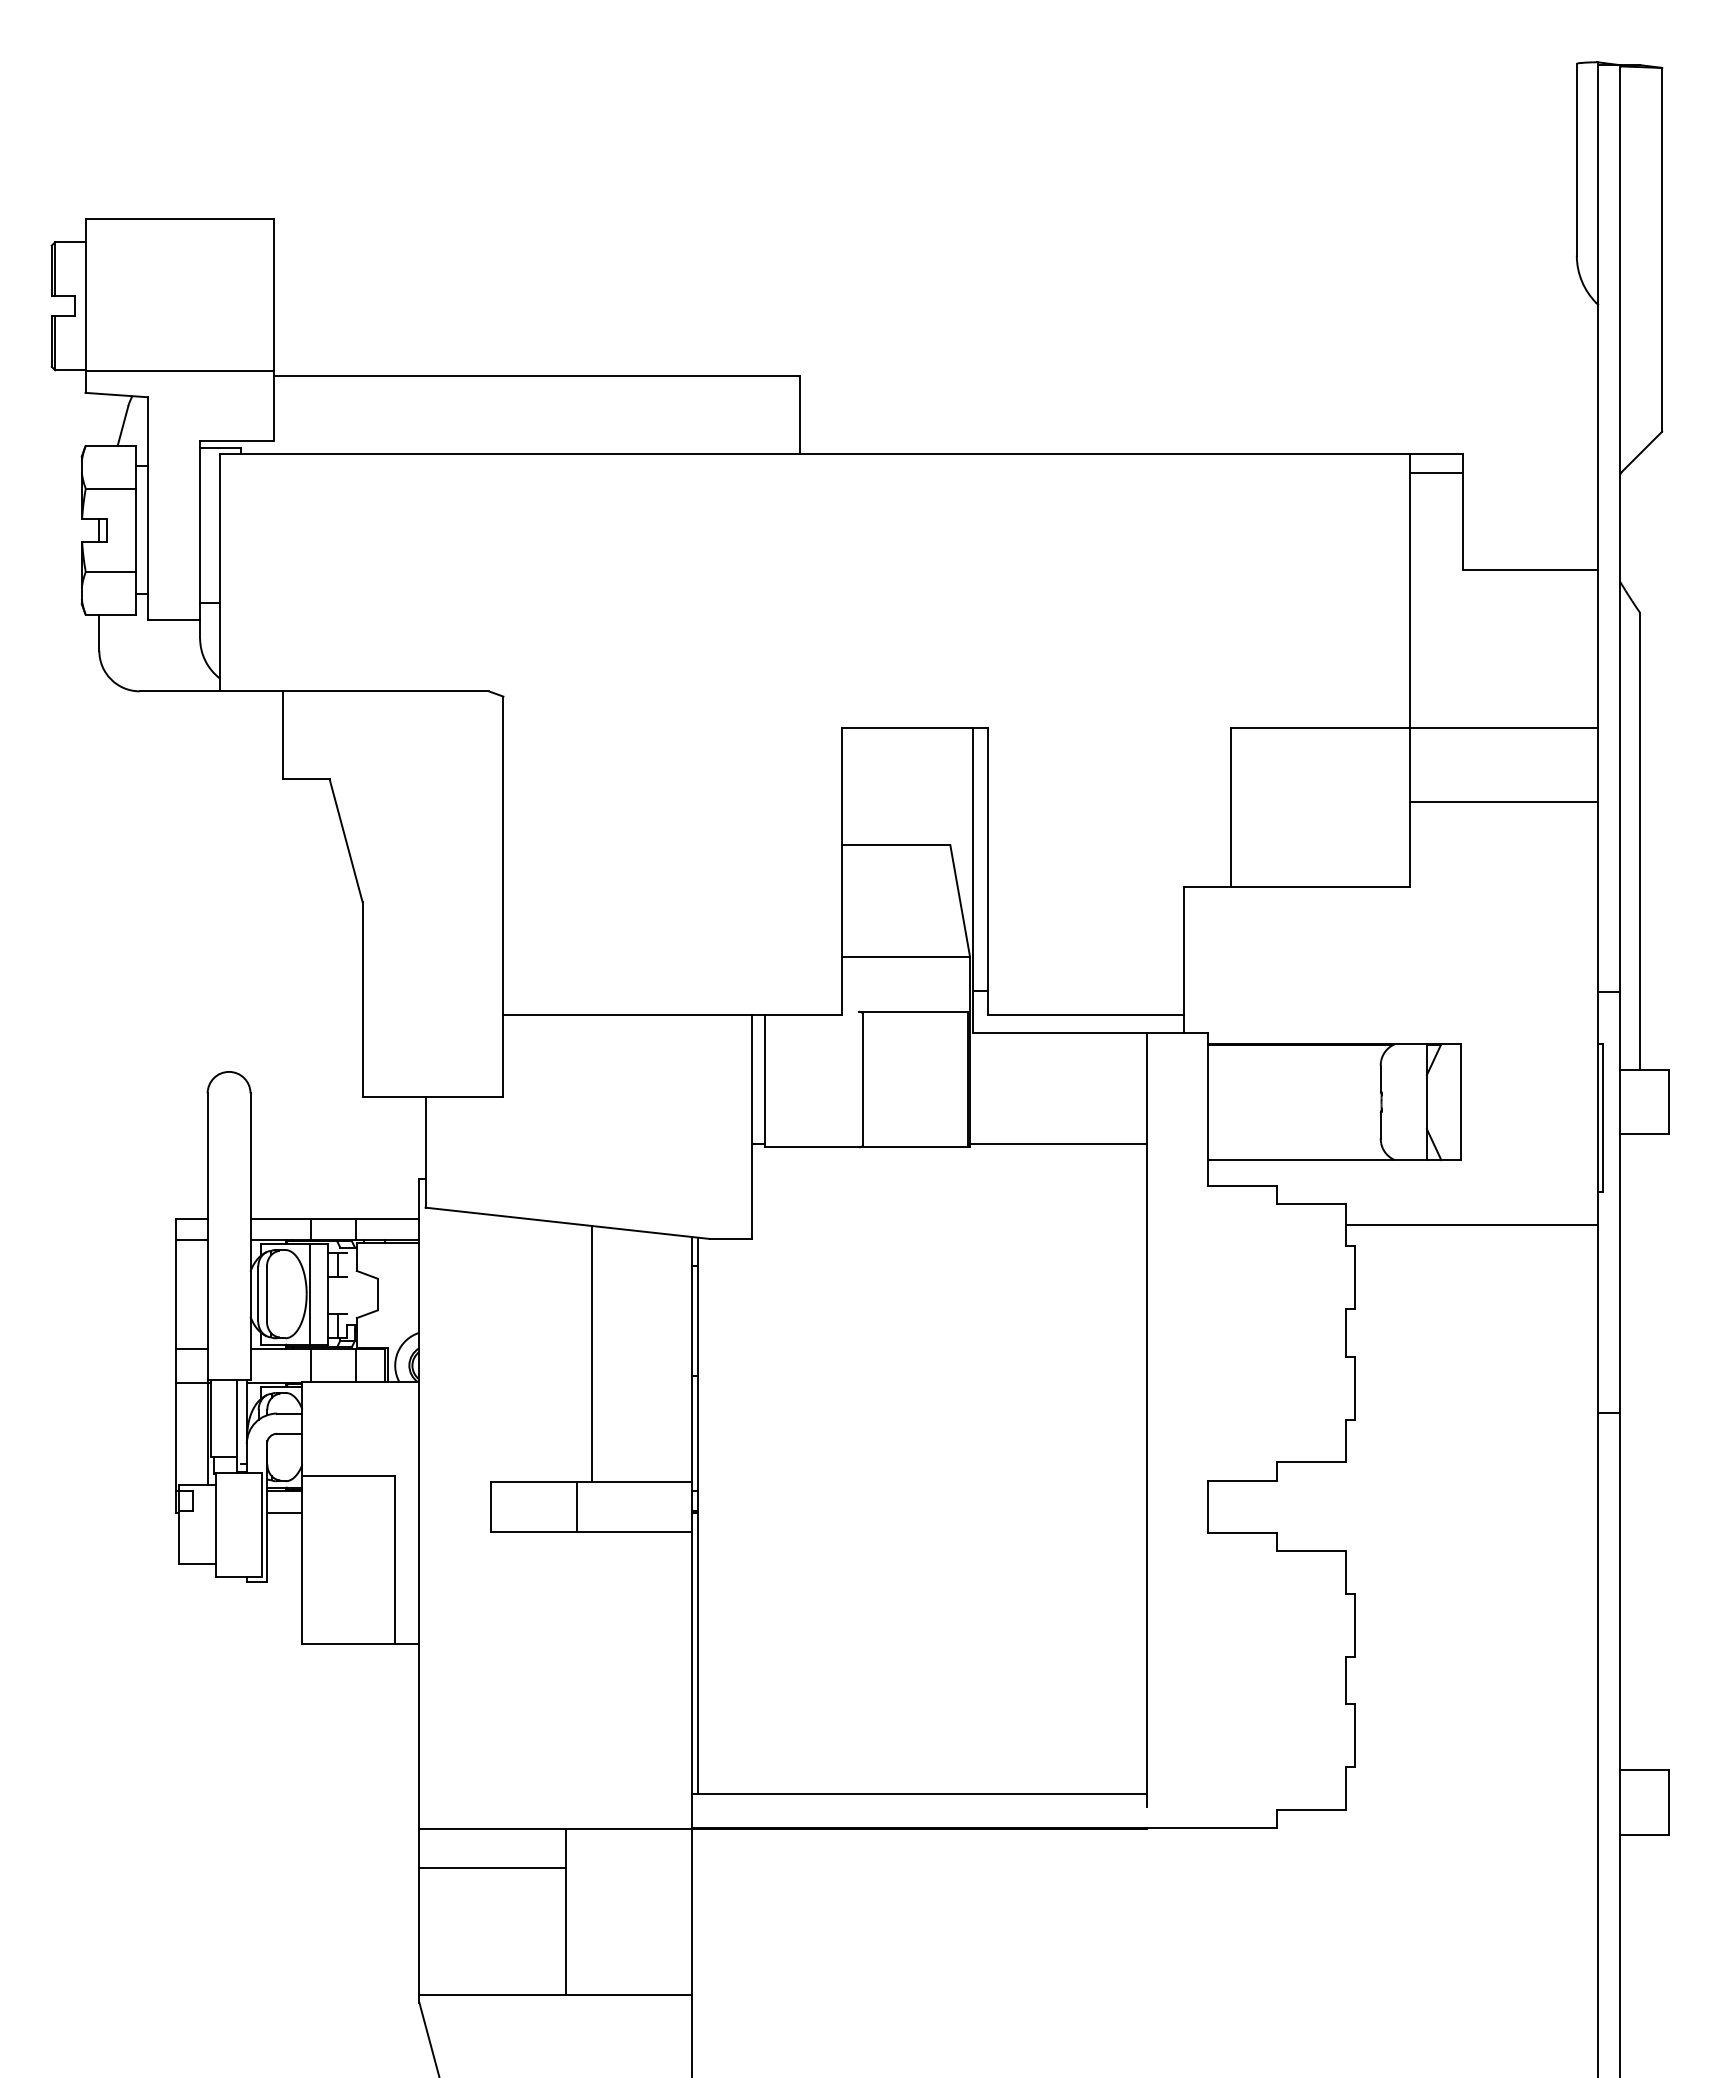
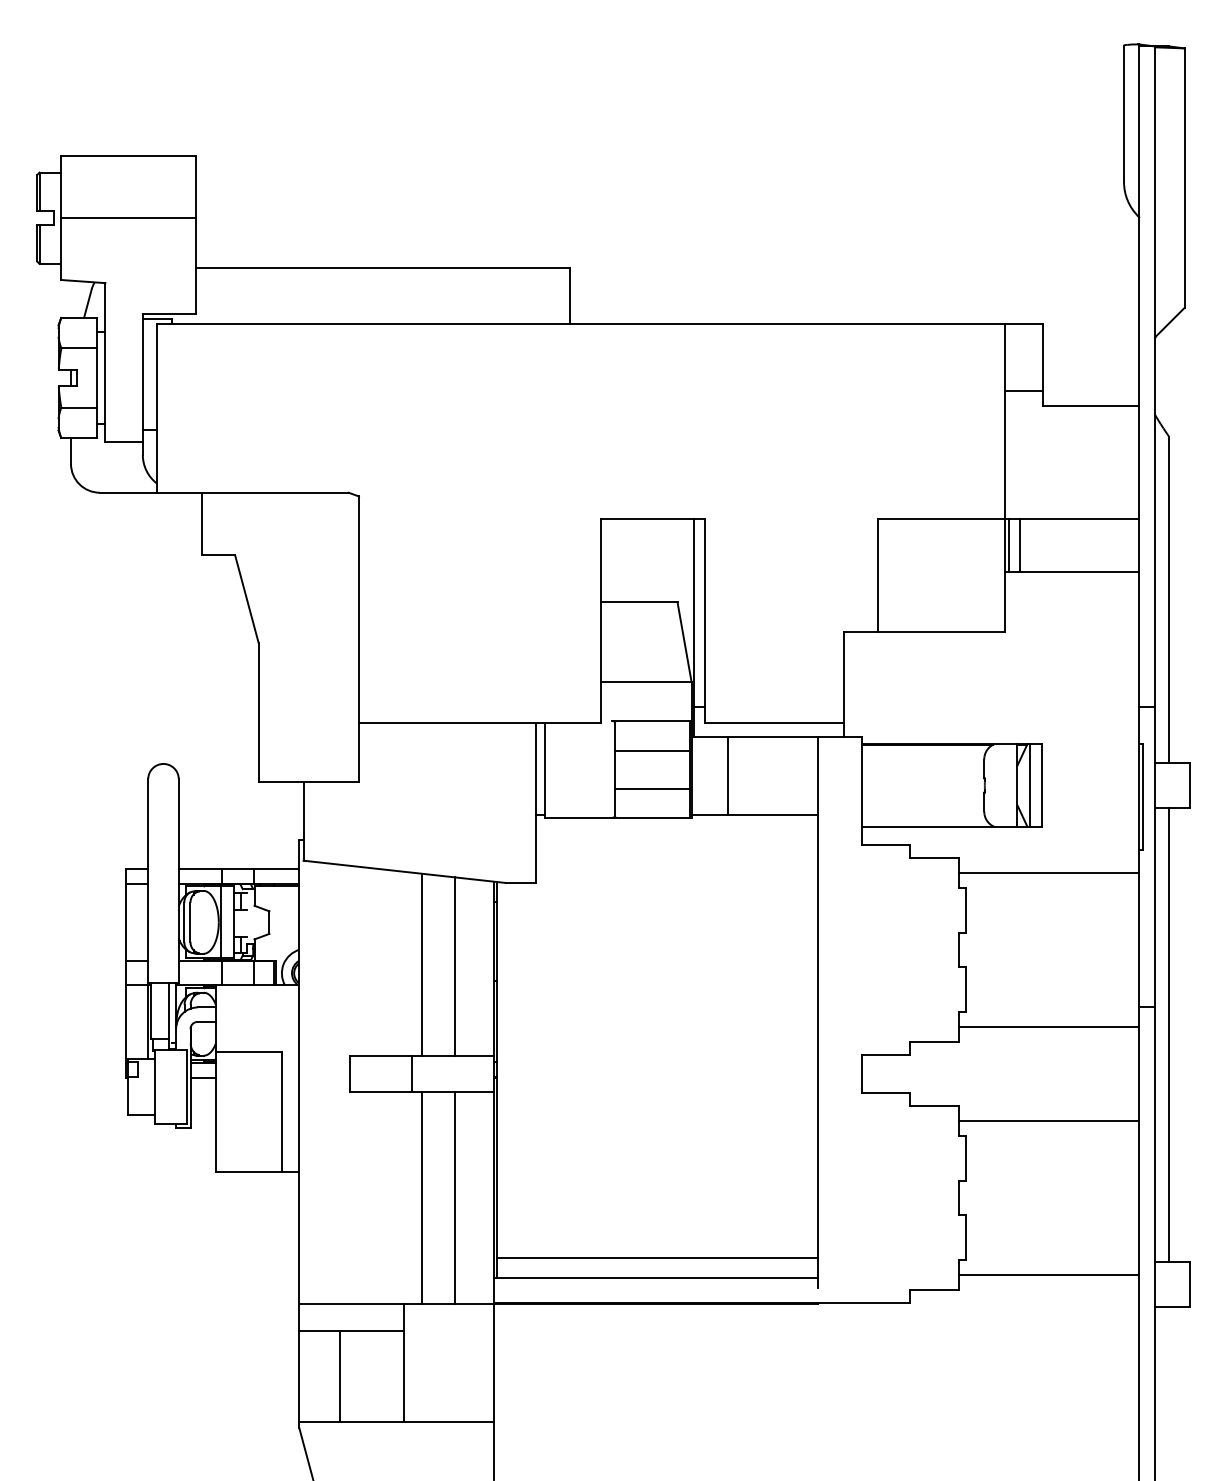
line: (179, 371) -> (128, 218), moved
line: (1436, 473) -> (1024, 391), moved
line: (1415, 764) -> (1009, 544), added
line: (1430, 764) -> (1019, 544), added
line: (915, 1054) -> (652, 751), added
line: (1020, 1088) -> (727, 775), added
line: (1444, 1102) -> (1029, 785), added
line: (915, 1106) -> (652, 788), added
line: (638, 1356) -> (455, 966), added
line: (1471, 1441) -> (1048, 1027), added
line: (1640, 1452) -> (1169, 1035), added
line: (1471, 1572) -> (1048, 1120), added
line: (592, 1680) -> (422, 1197), added
line: (638, 1680) -> (455, 1197), added
line: (922, 1764) -> (657, 1257), added
line: (1471, 1788) -> (1048, 1274), added
line: (476, 1931) -> (339, 1376), added

